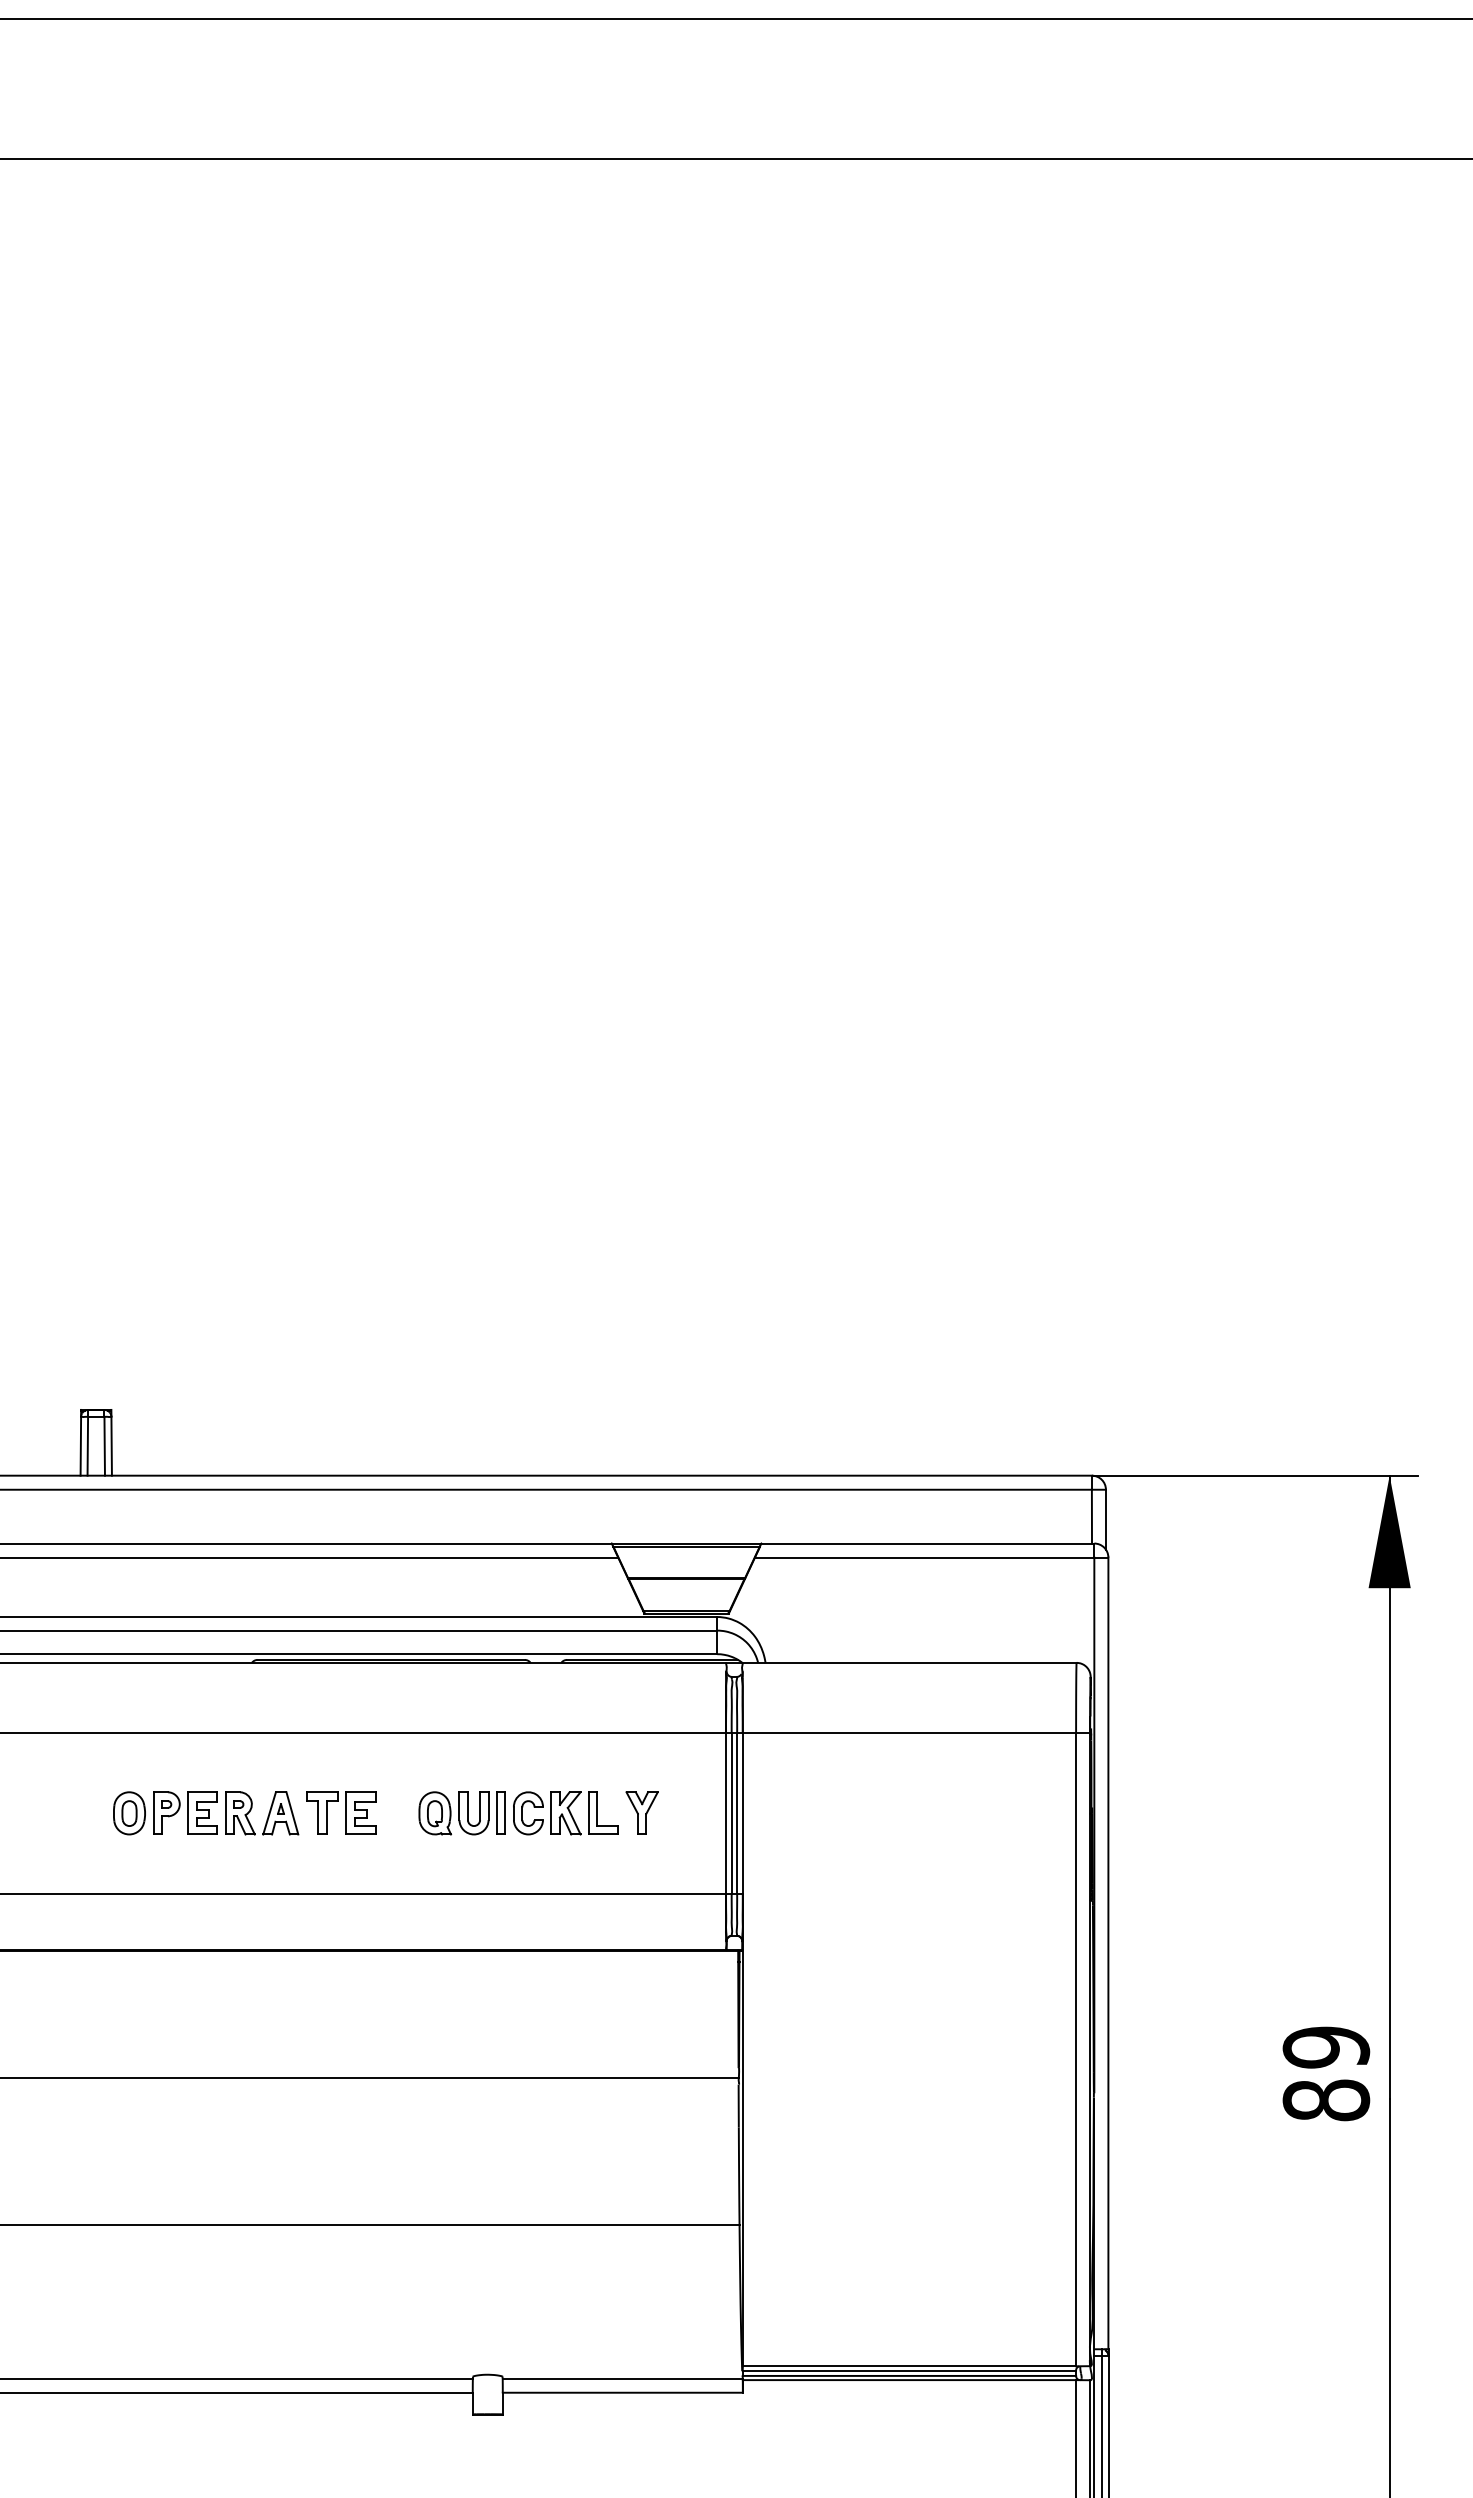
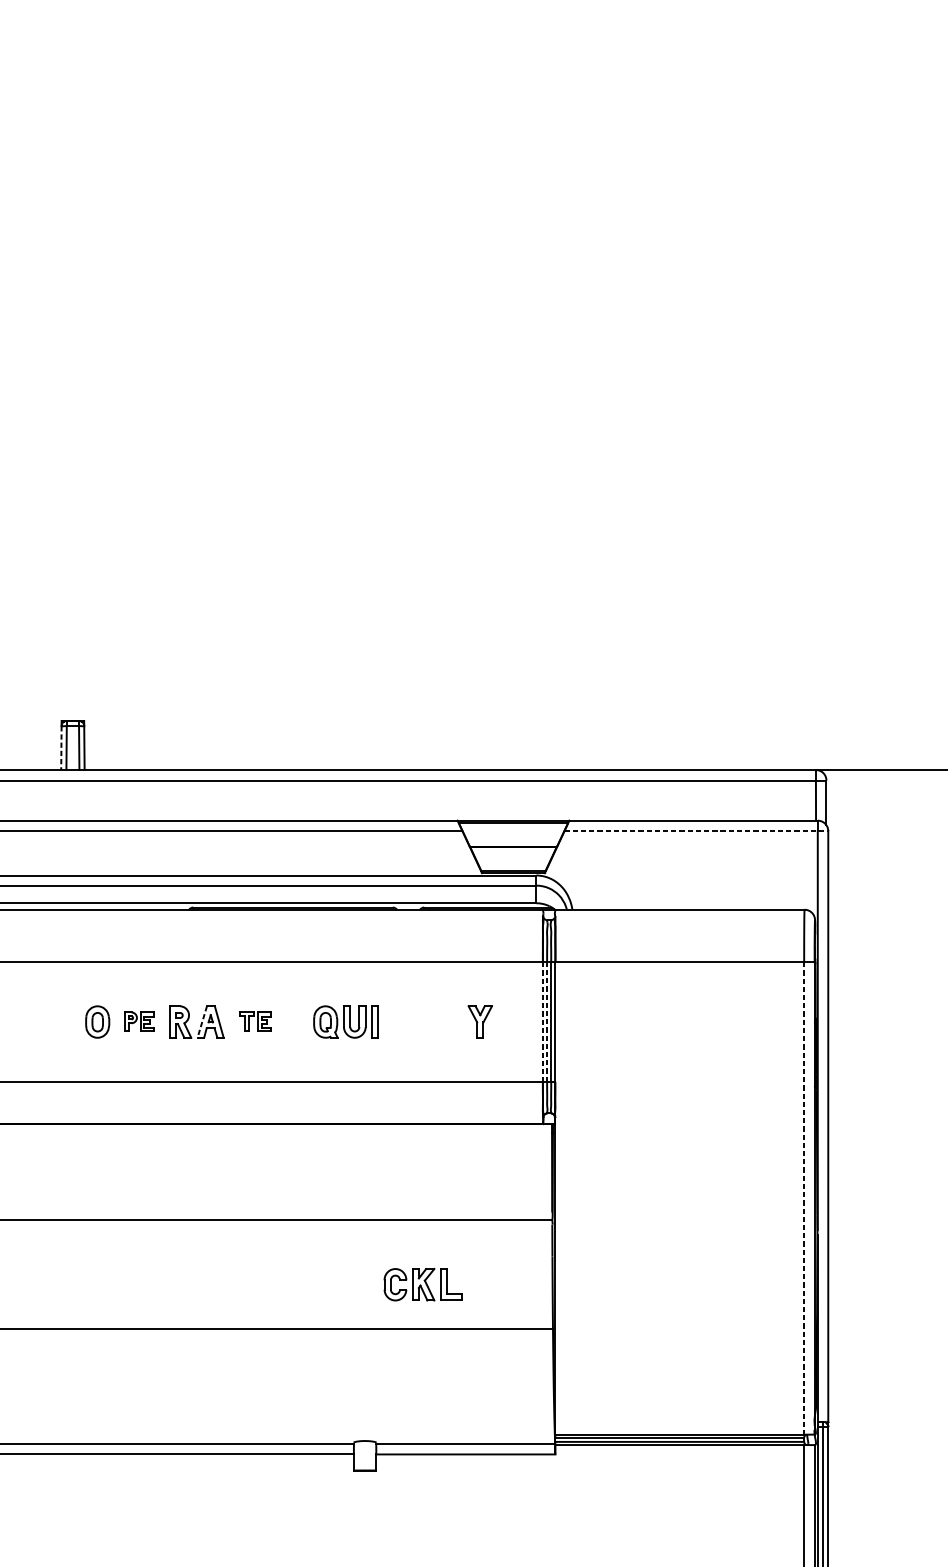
line: (80, 1446) -> (61, 748), solid -> dashed
line: (931, 1557) -> (696, 831), solid -> dashed
part: (185, 1812) -> (139, 1021), size x0.6
part: (341, 1812) -> (255, 1021), size x0.6
line: (731, 1812) -> (546, 1021), solid -> dashed
line: (269, 1813) -> (202, 1022), solid -> dashed
part: (565, 1813) -> (423, 1284), moved
line: (725, 1813) -> (542, 1022), solid -> dashed
line: (1076, 2049) -> (804, 1198), solid -> dashed

